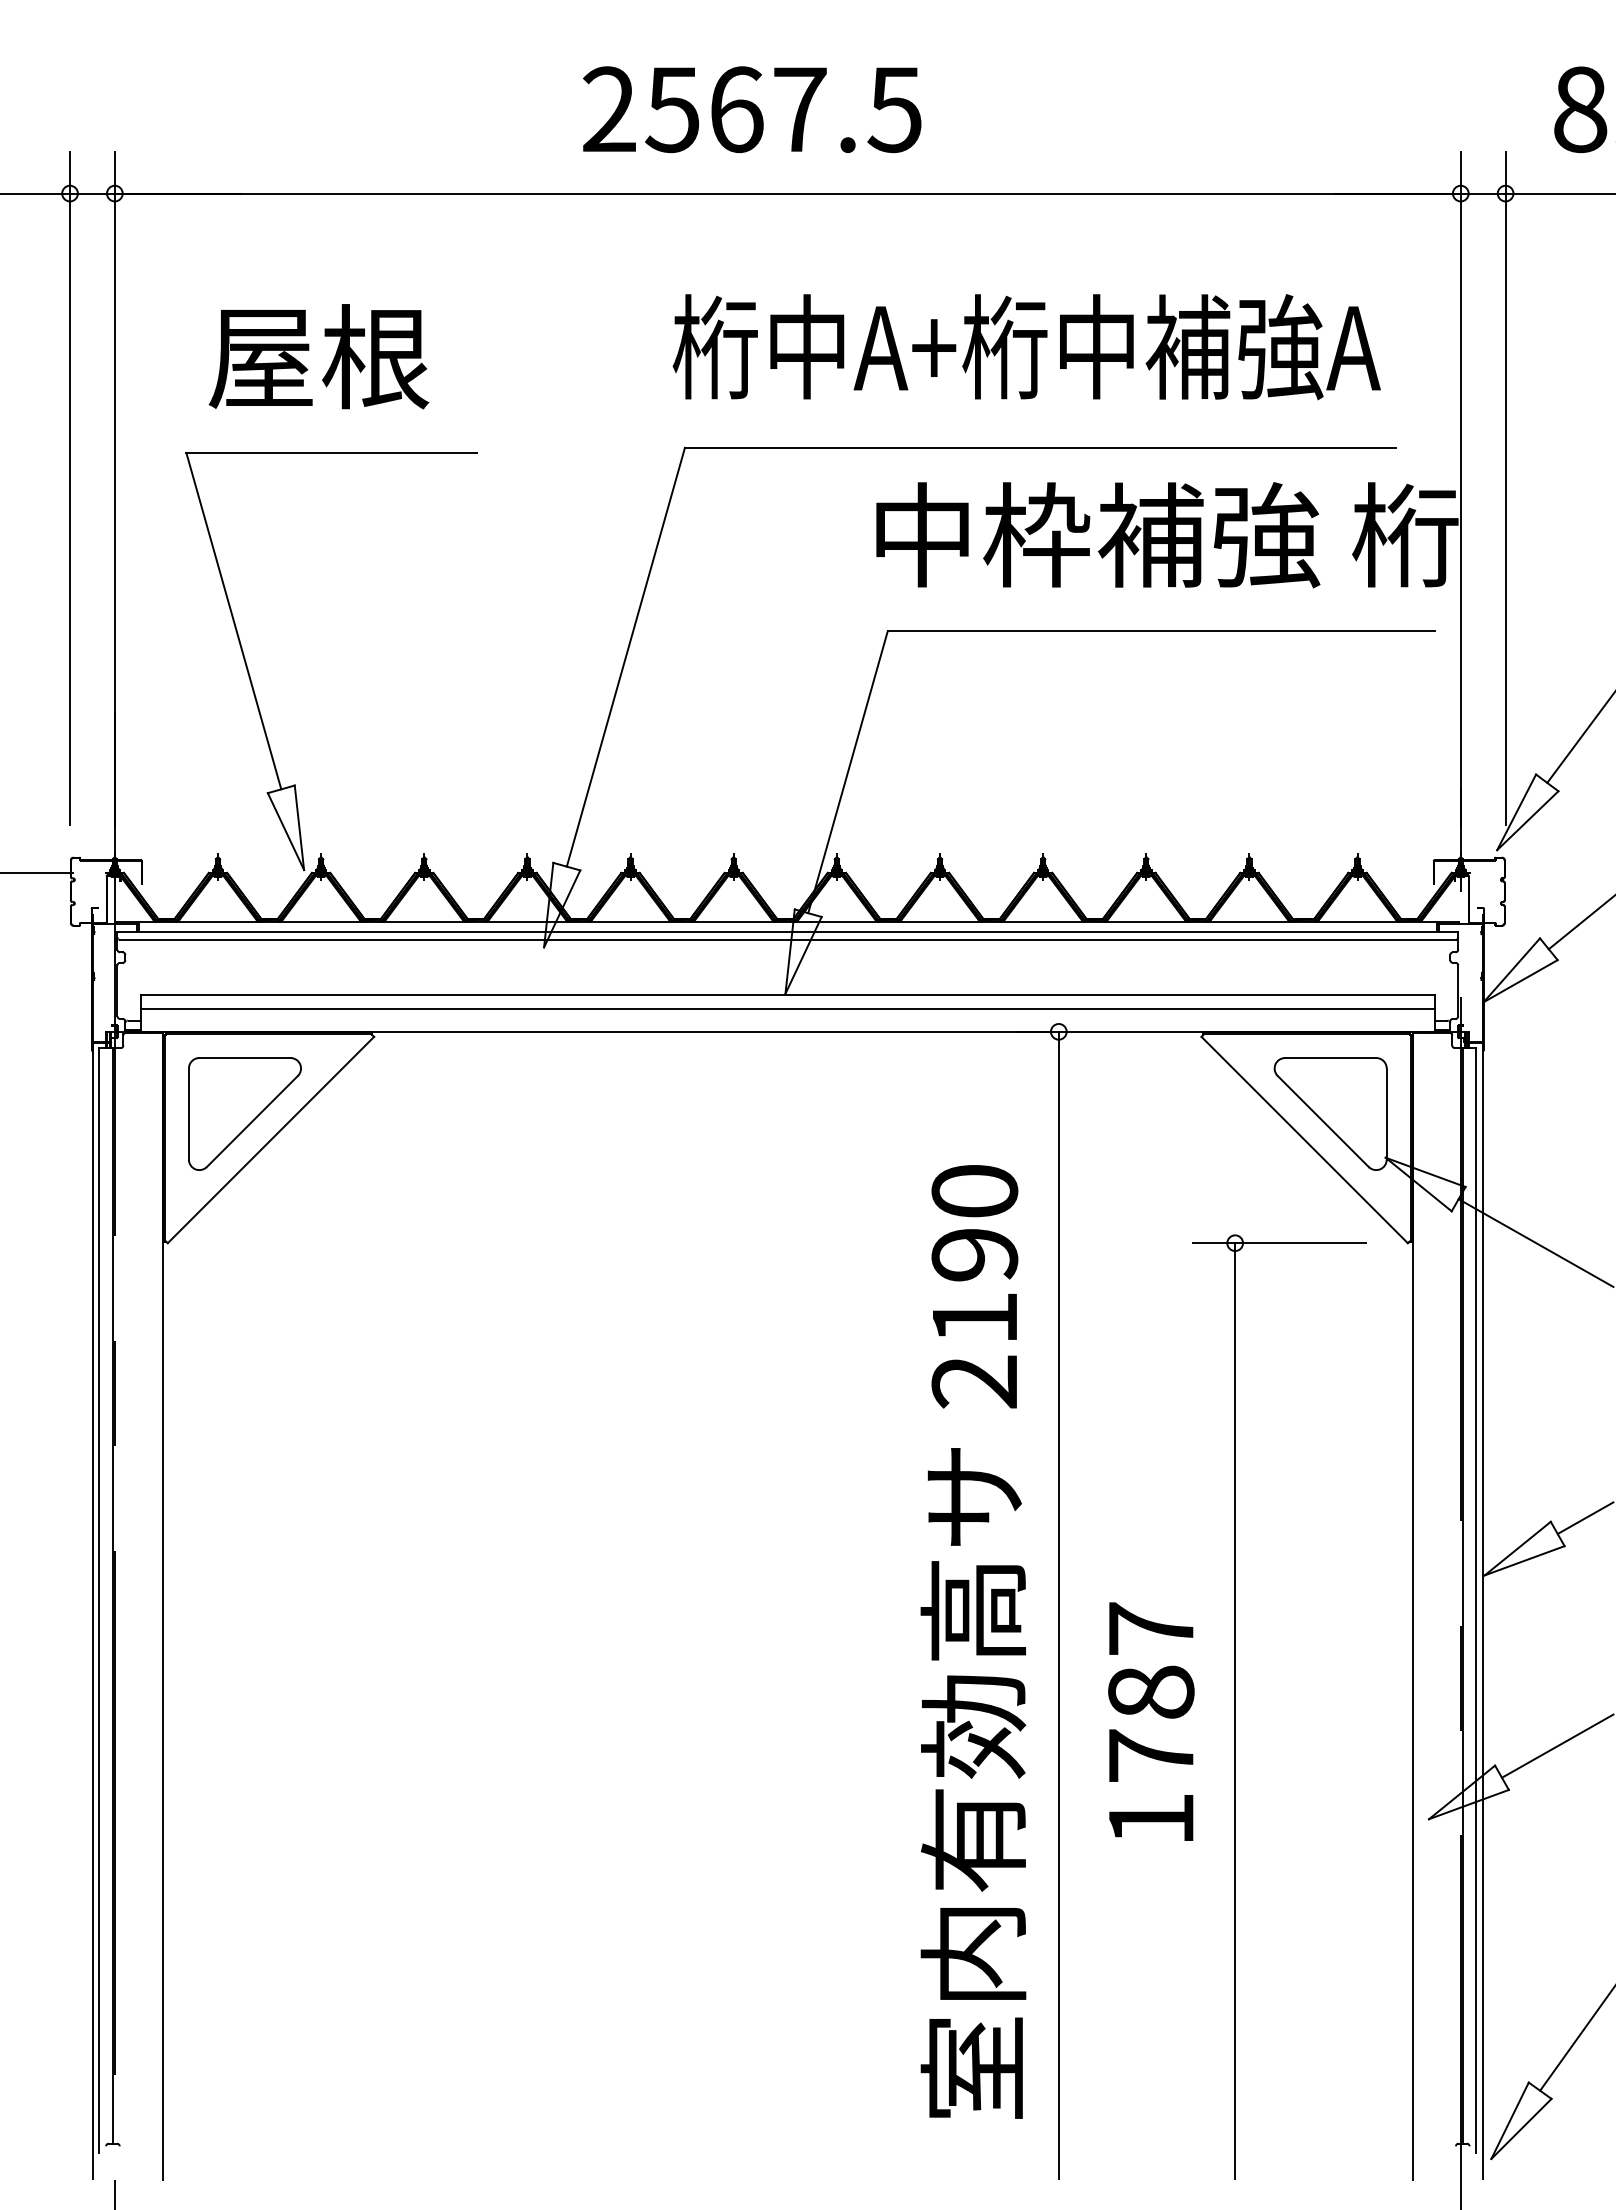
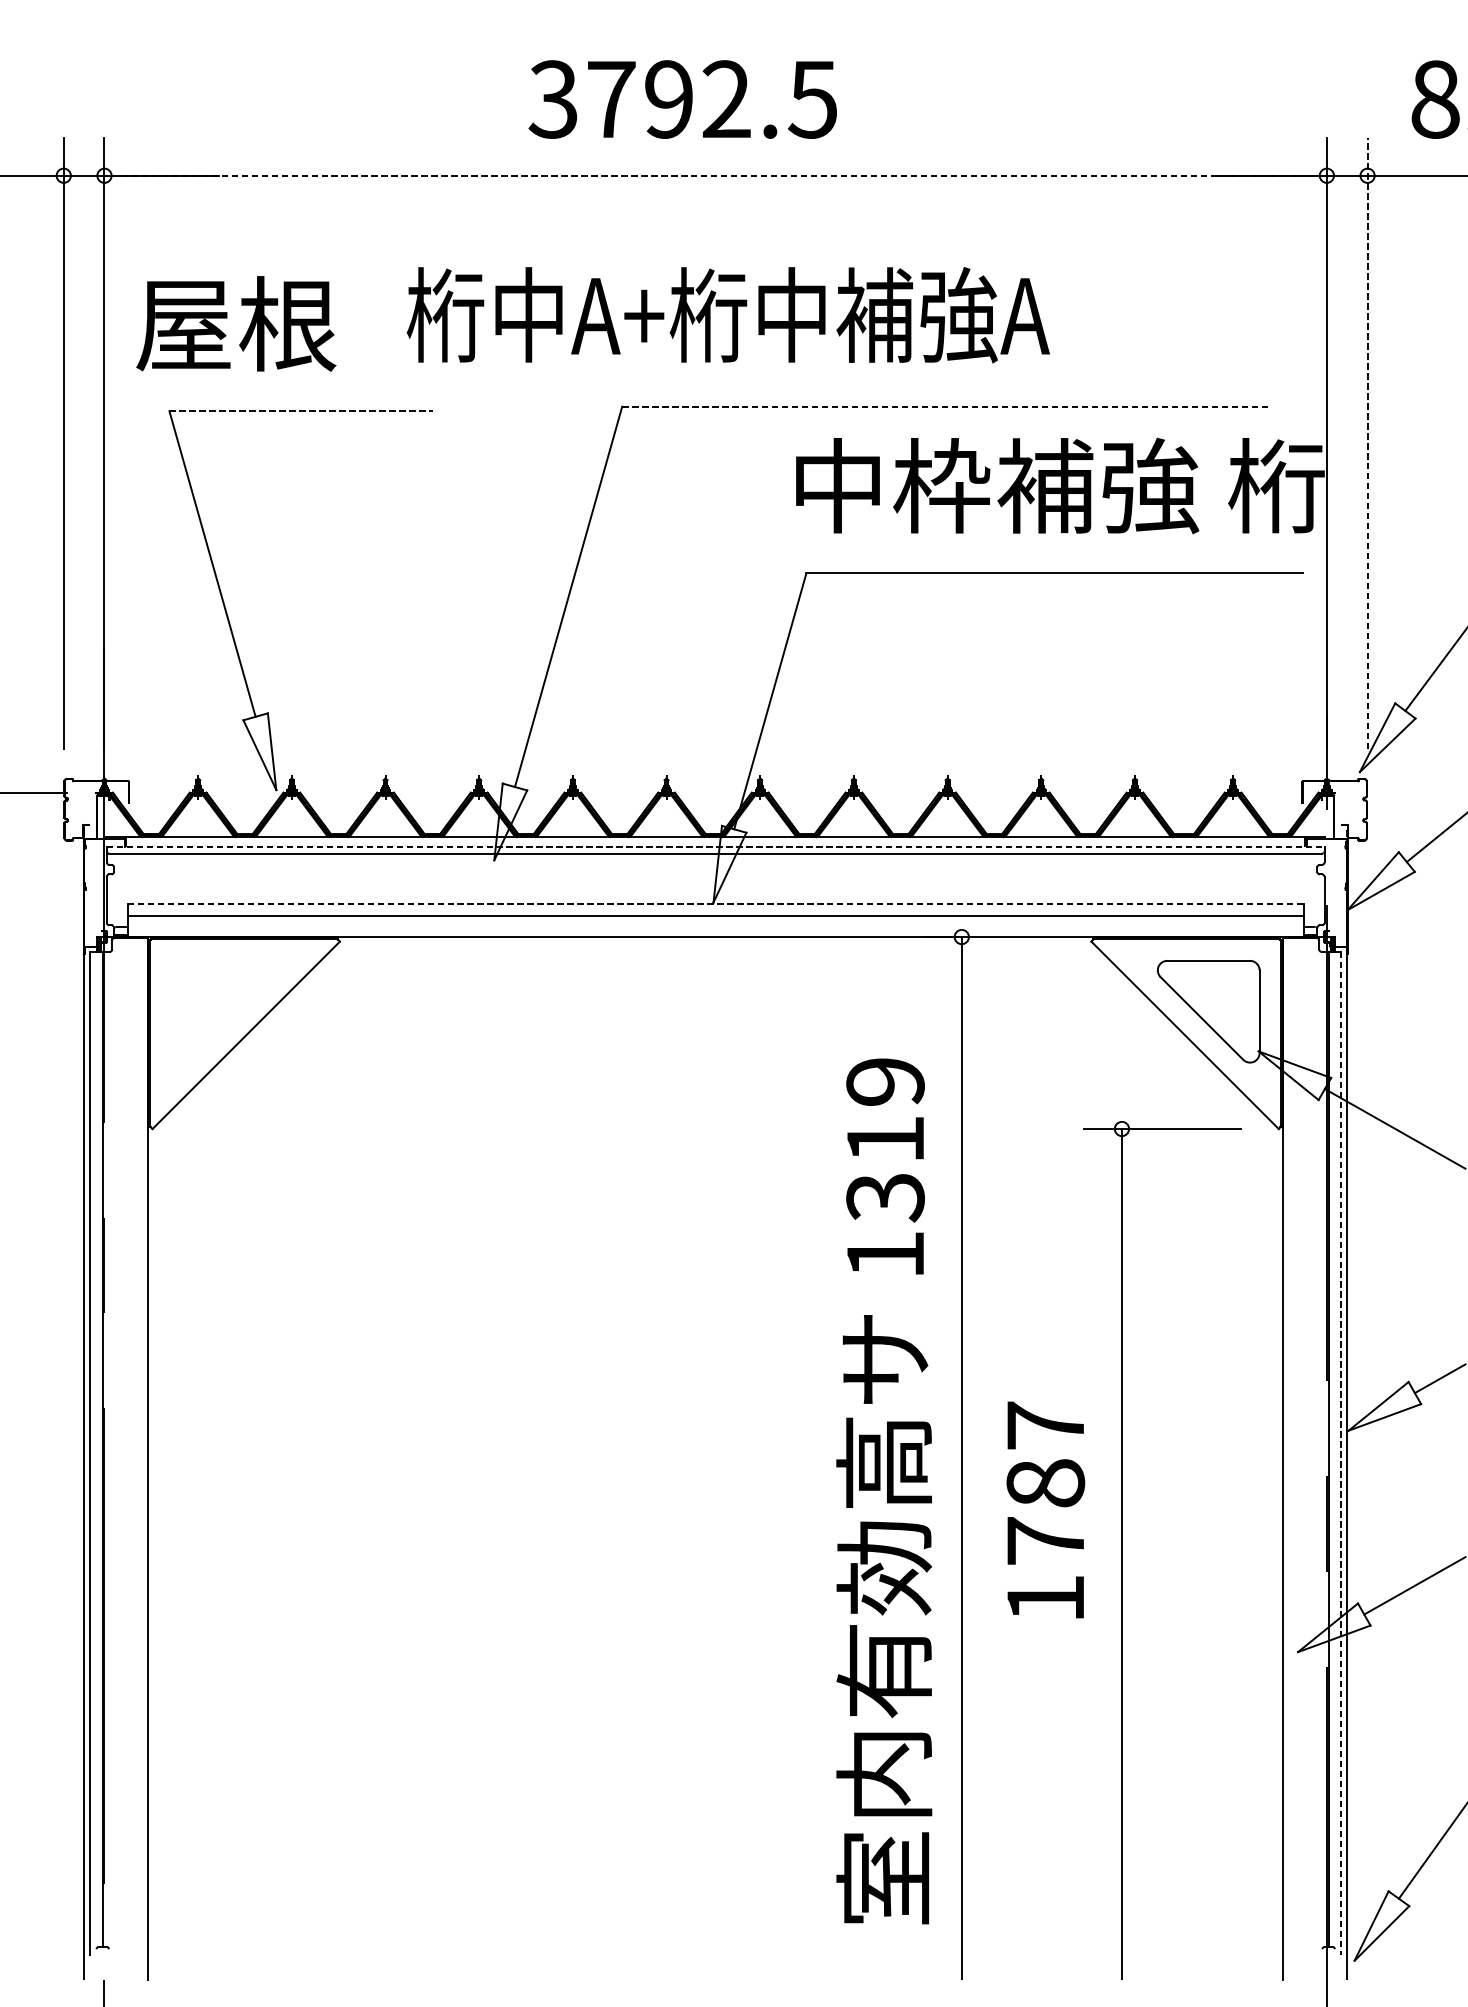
text: (703, 109) -> (639, 99), 2567.5 -> 3792.5
line: (787, 193) -> (715, 175), solid -> dashed
text: (1026, 347) -> (728, 315), moved
text: (318, 356) -> (235, 323), moved
line: (1040, 447) -> (945, 406), solid -> dashed
line: (332, 452) -> (302, 410), solid -> dashed
line: (1505, 488) -> (1367, 443), solid -> dashed
line: (788, 932) -> (716, 846), solid -> dashed
line: (788, 995) -> (716, 904), solid -> dashed
part: (244, 1113) -> (222, 1011), removed
text: (974, 1286) -> (885, 1168), 2190 -> 1319
line: (1476, 1600) -> (1341, 1453), solid -> dashed
text: (1151, 1721) -> (1045, 1509), moved

